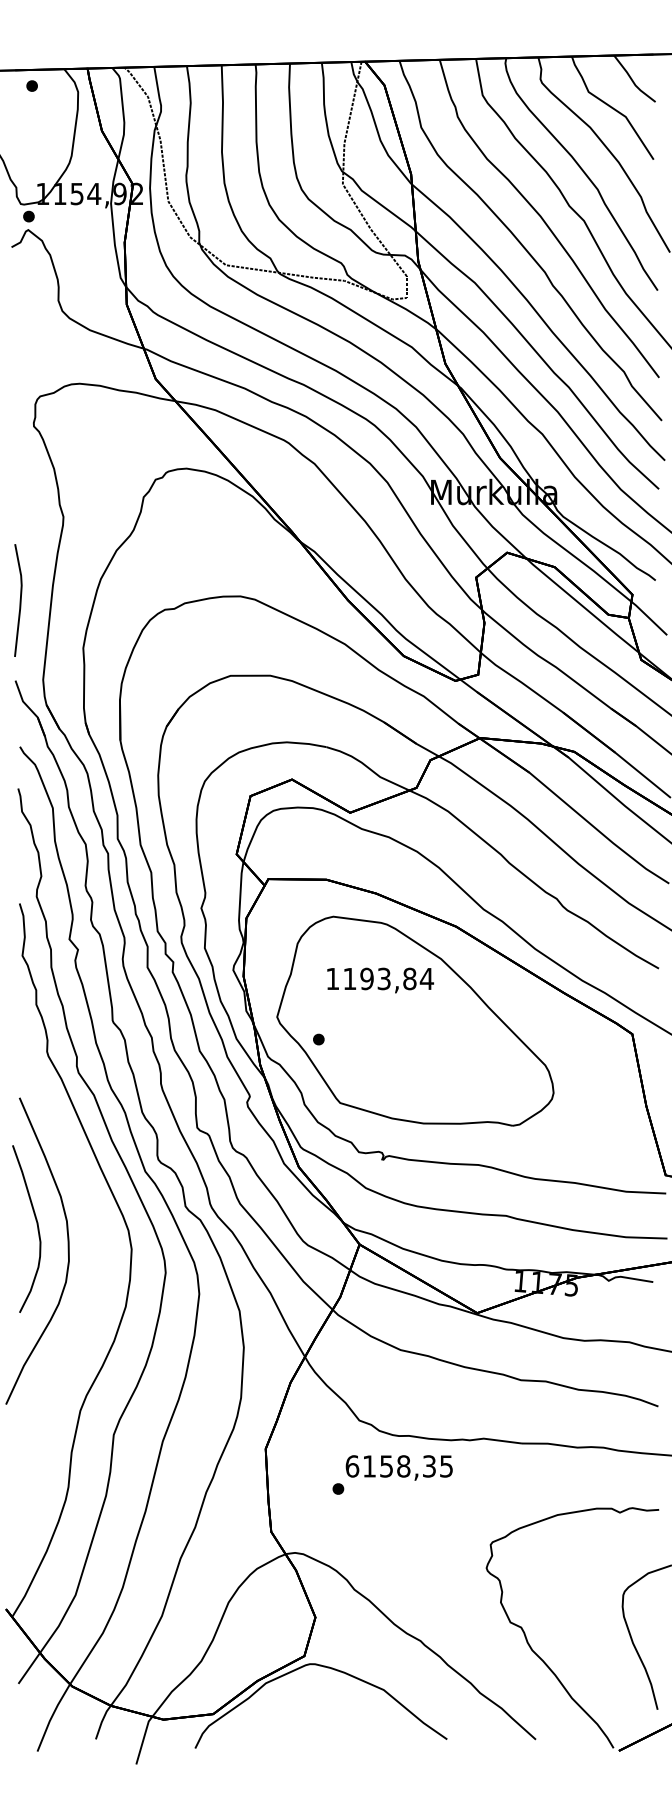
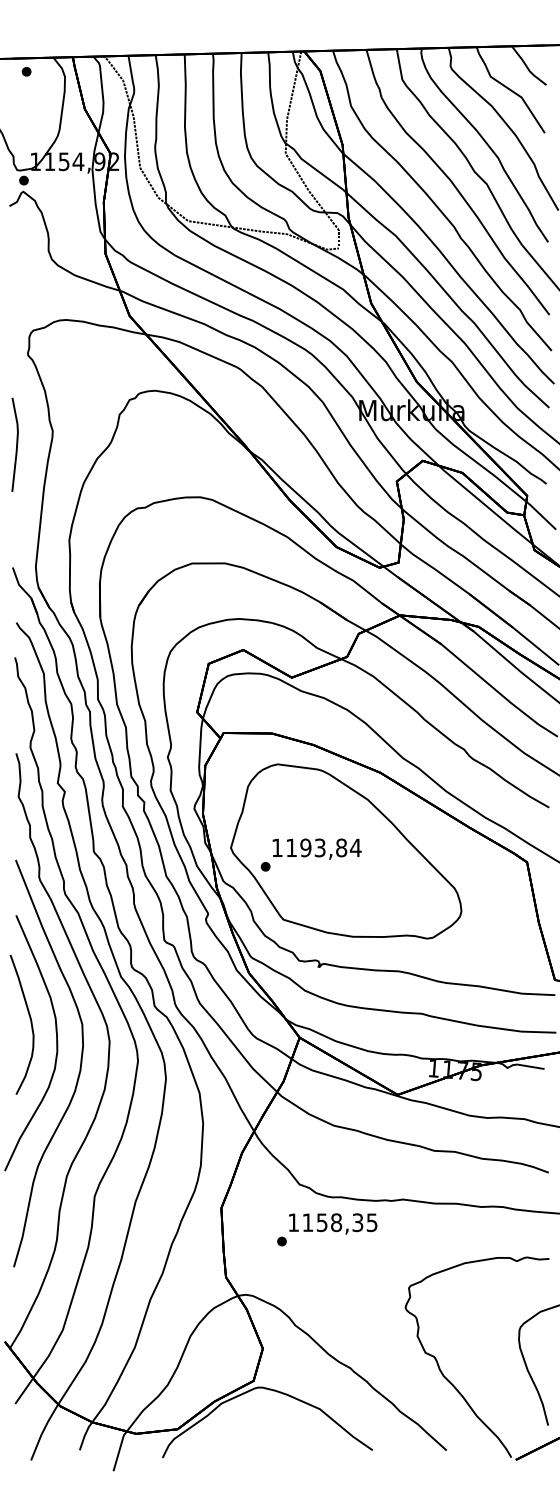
line: (19, 600) -> (16, 444), moved
text: (380, 980) -> (317, 849), moved
curve: (95, 1282) -> (79, 1069), added
text: (352, 1466) -> (293, 1222), 6158,35 -> 1158,35

